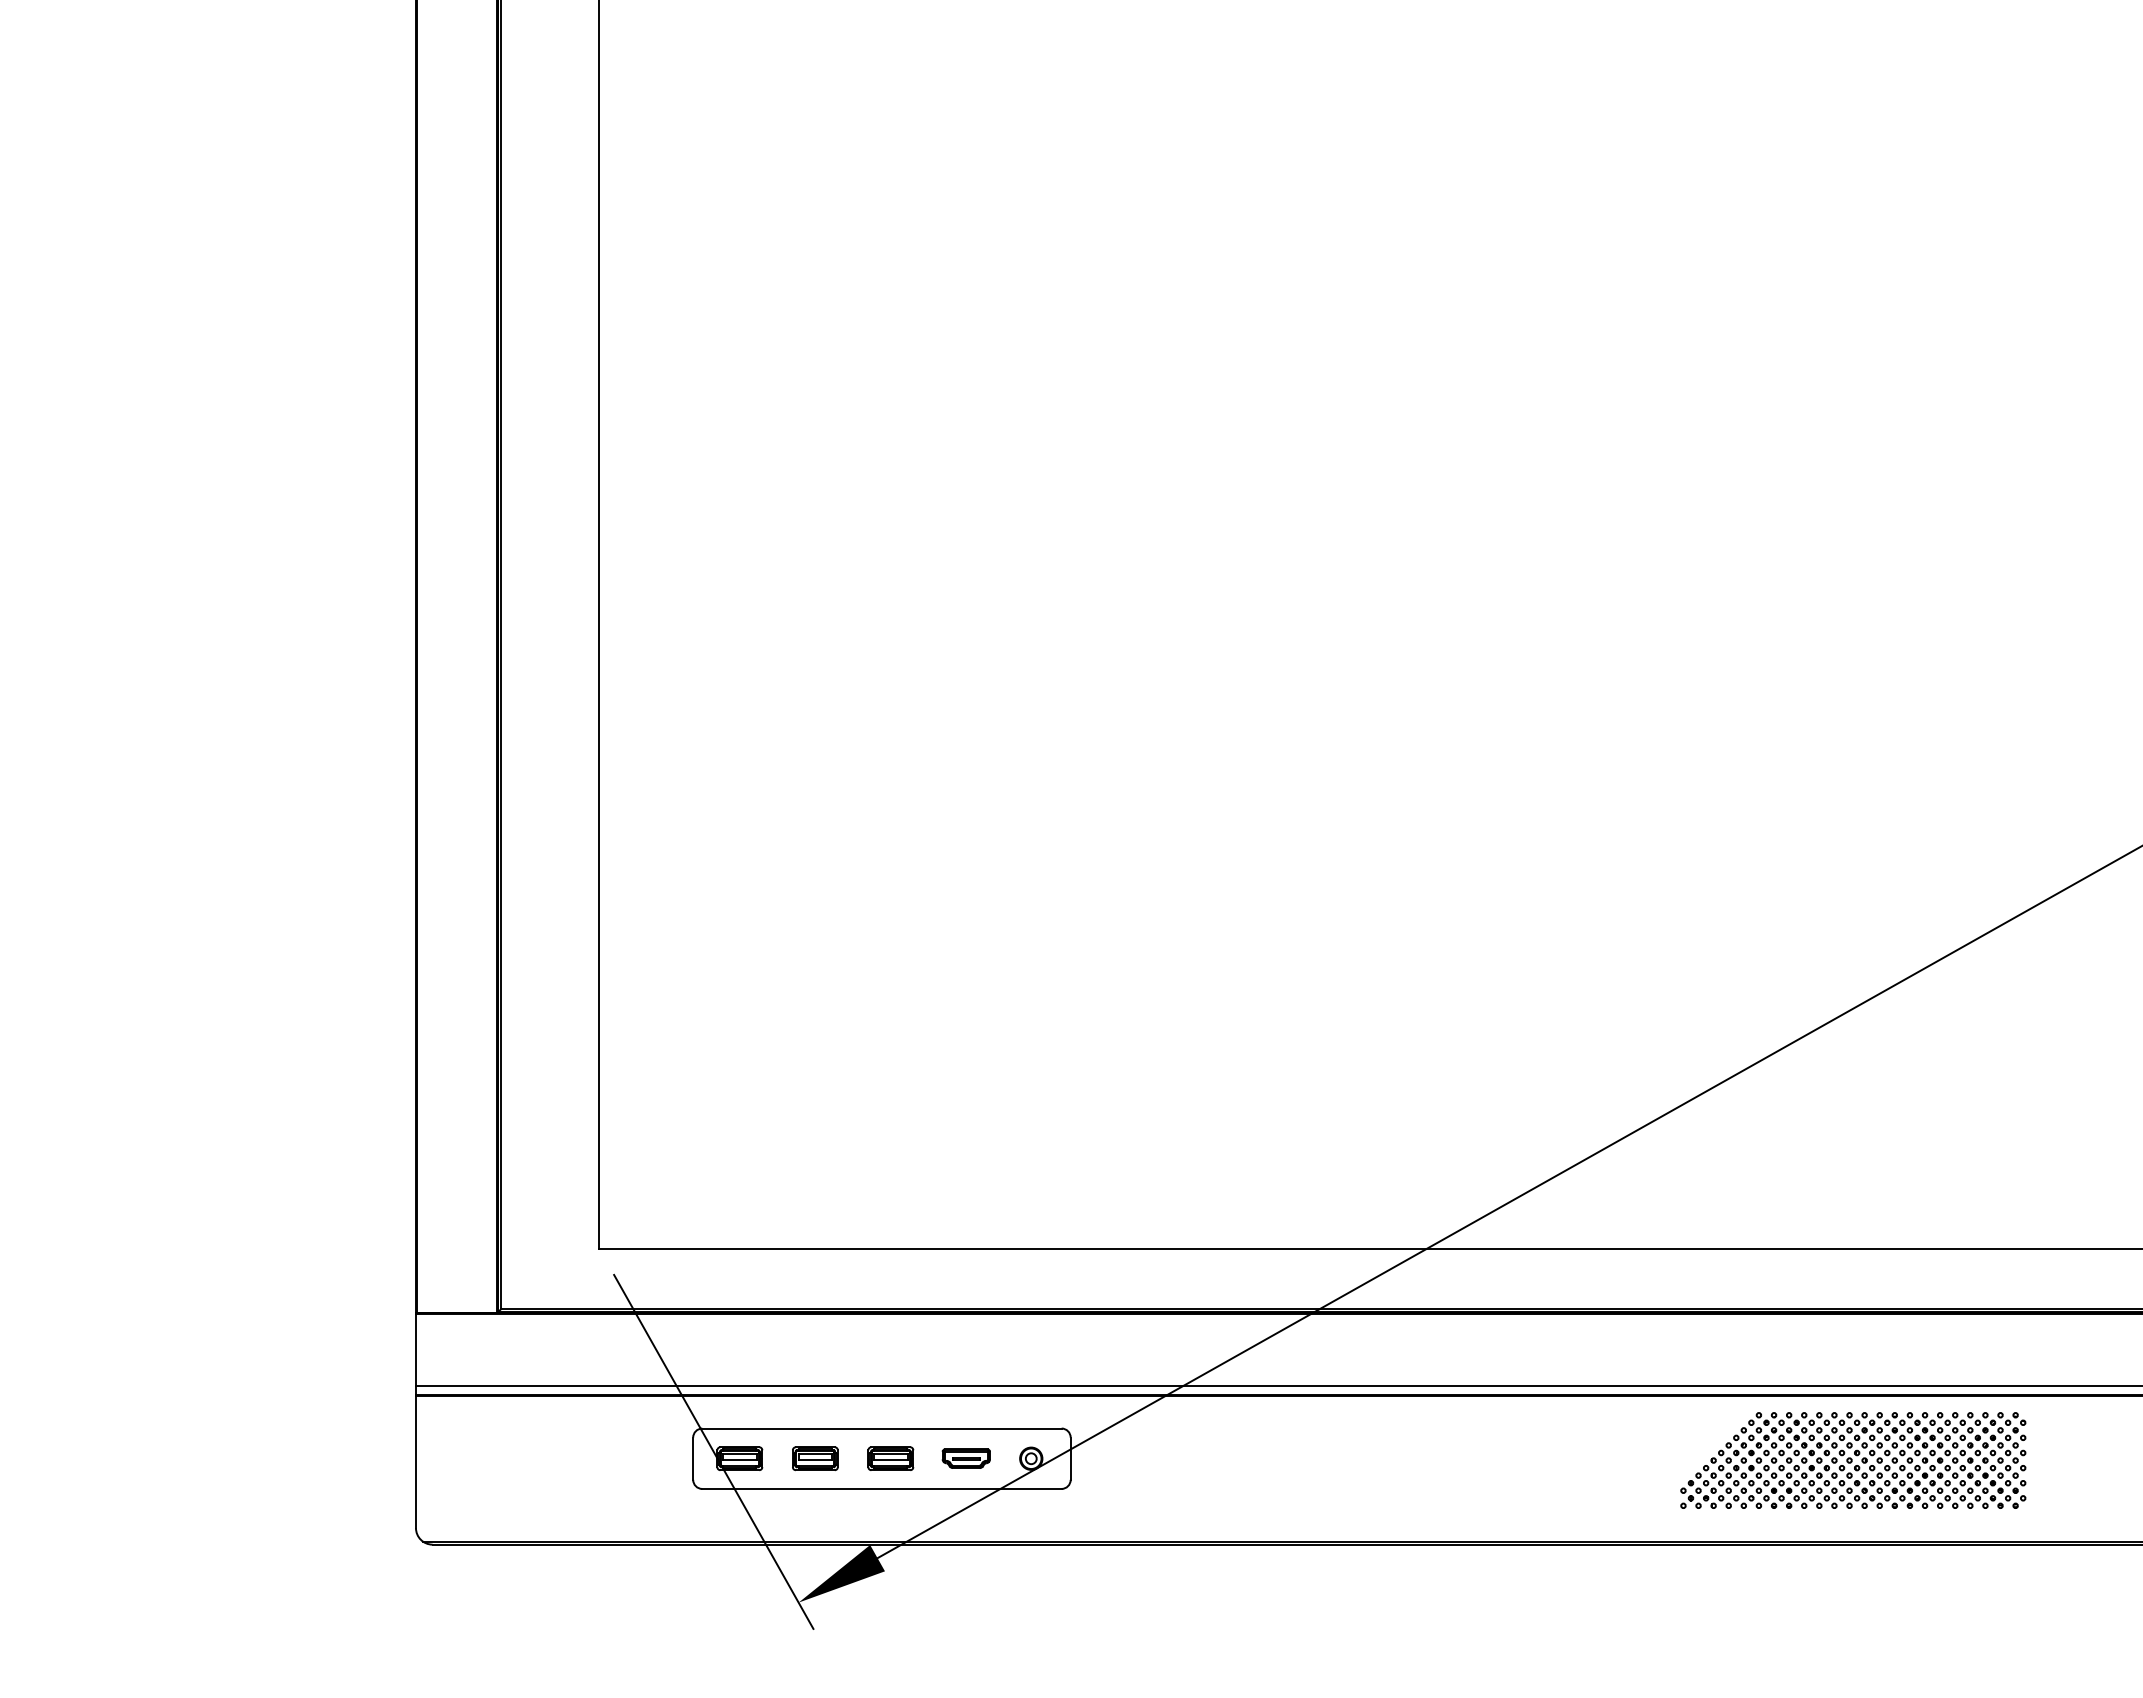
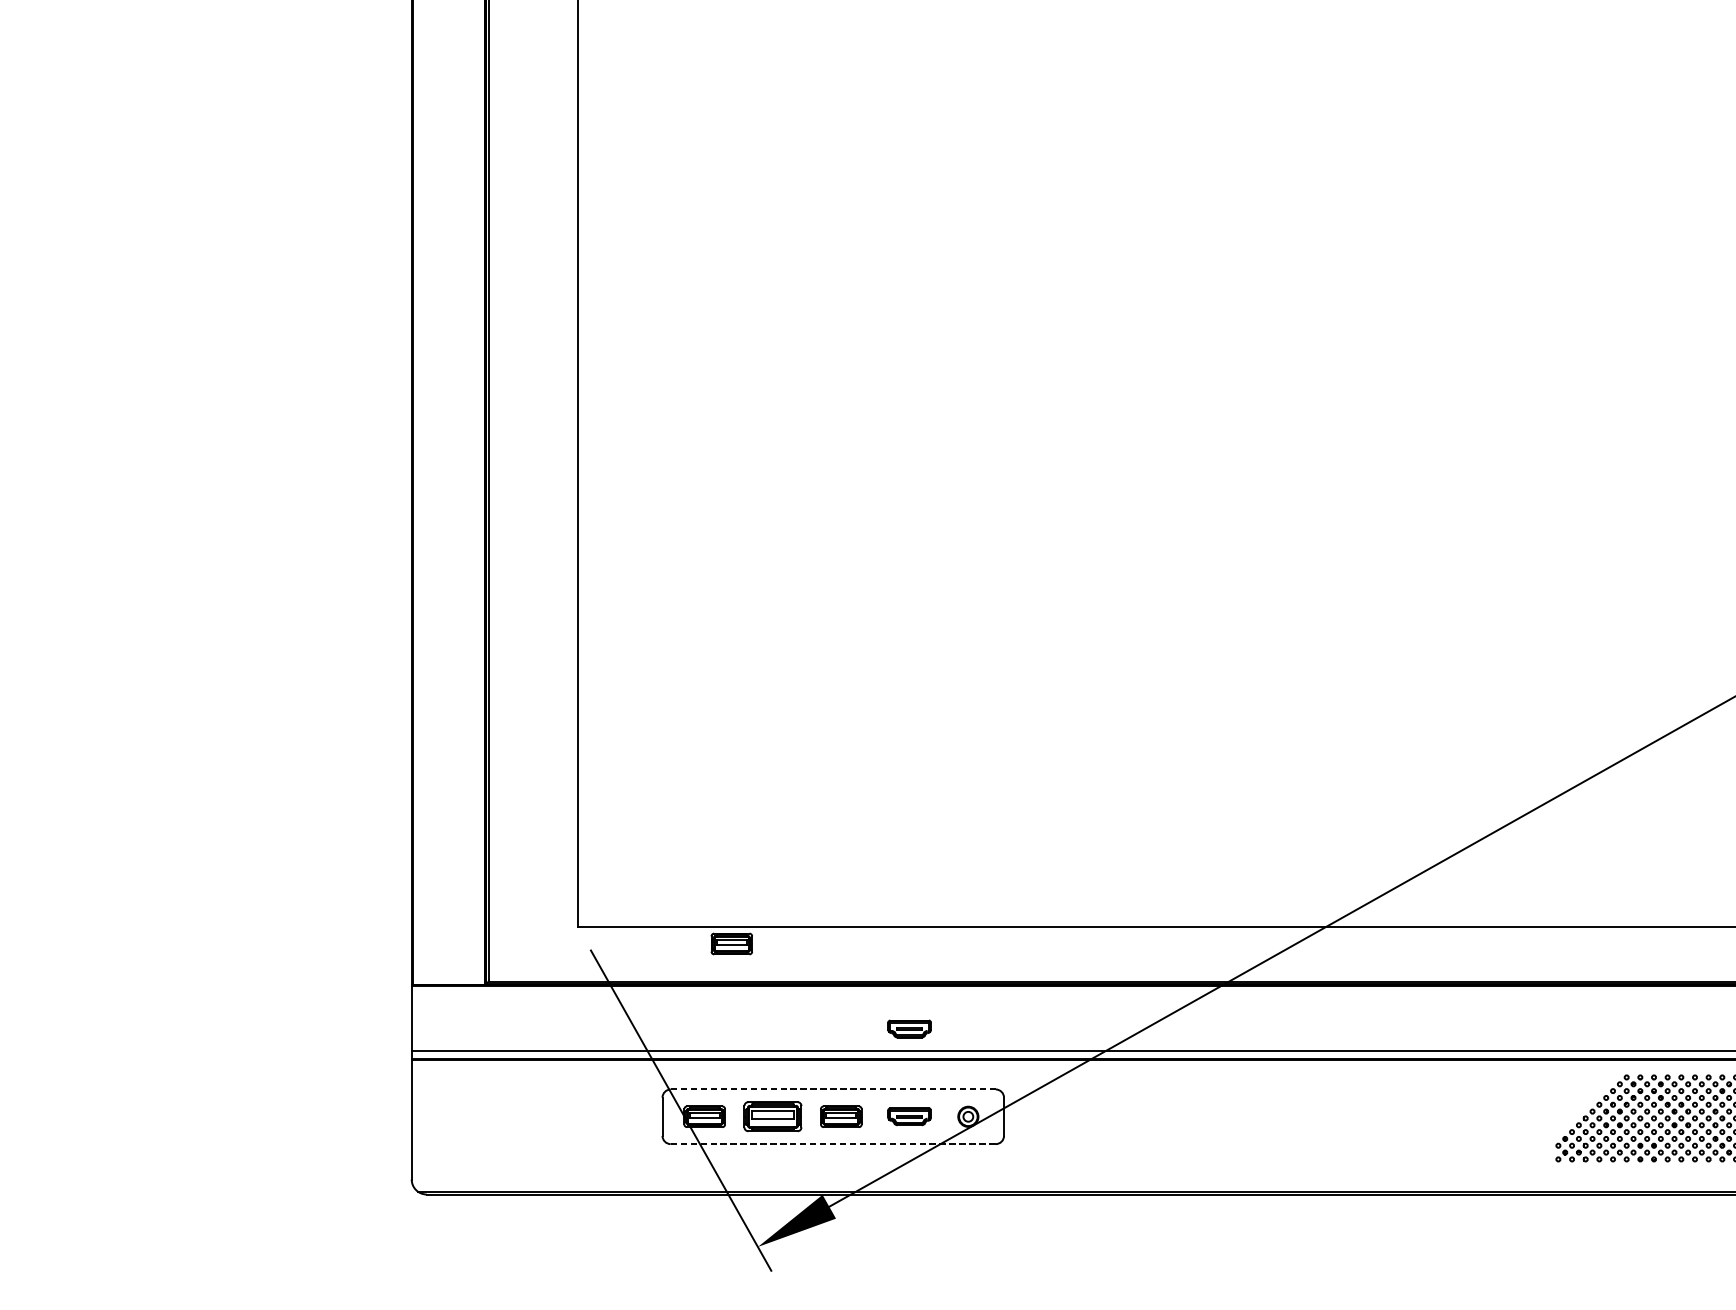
part: (769, 1267) -> (731, 943), added
part: (965, 1361) -> (908, 1028), added
line: (881, 1428) -> (832, 1089), solid -> dashed
part: (815, 1458) -> (773, 1116), size x1.4
line: (881, 1488) -> (832, 1143), solid -> dashed

